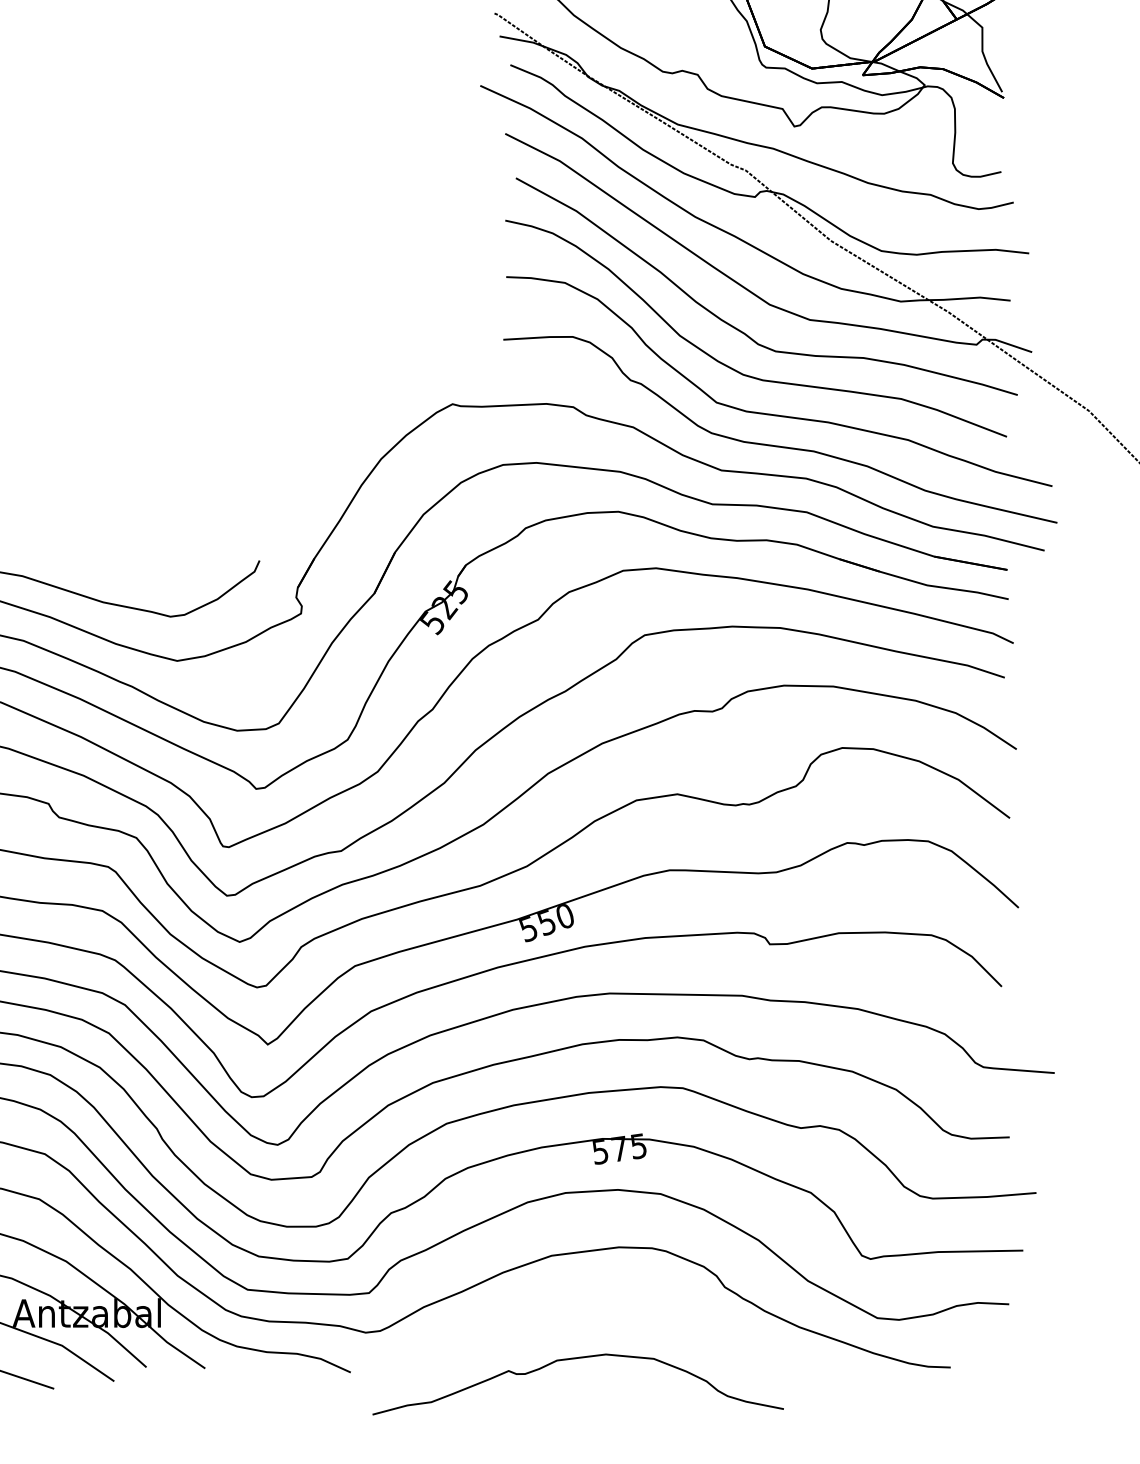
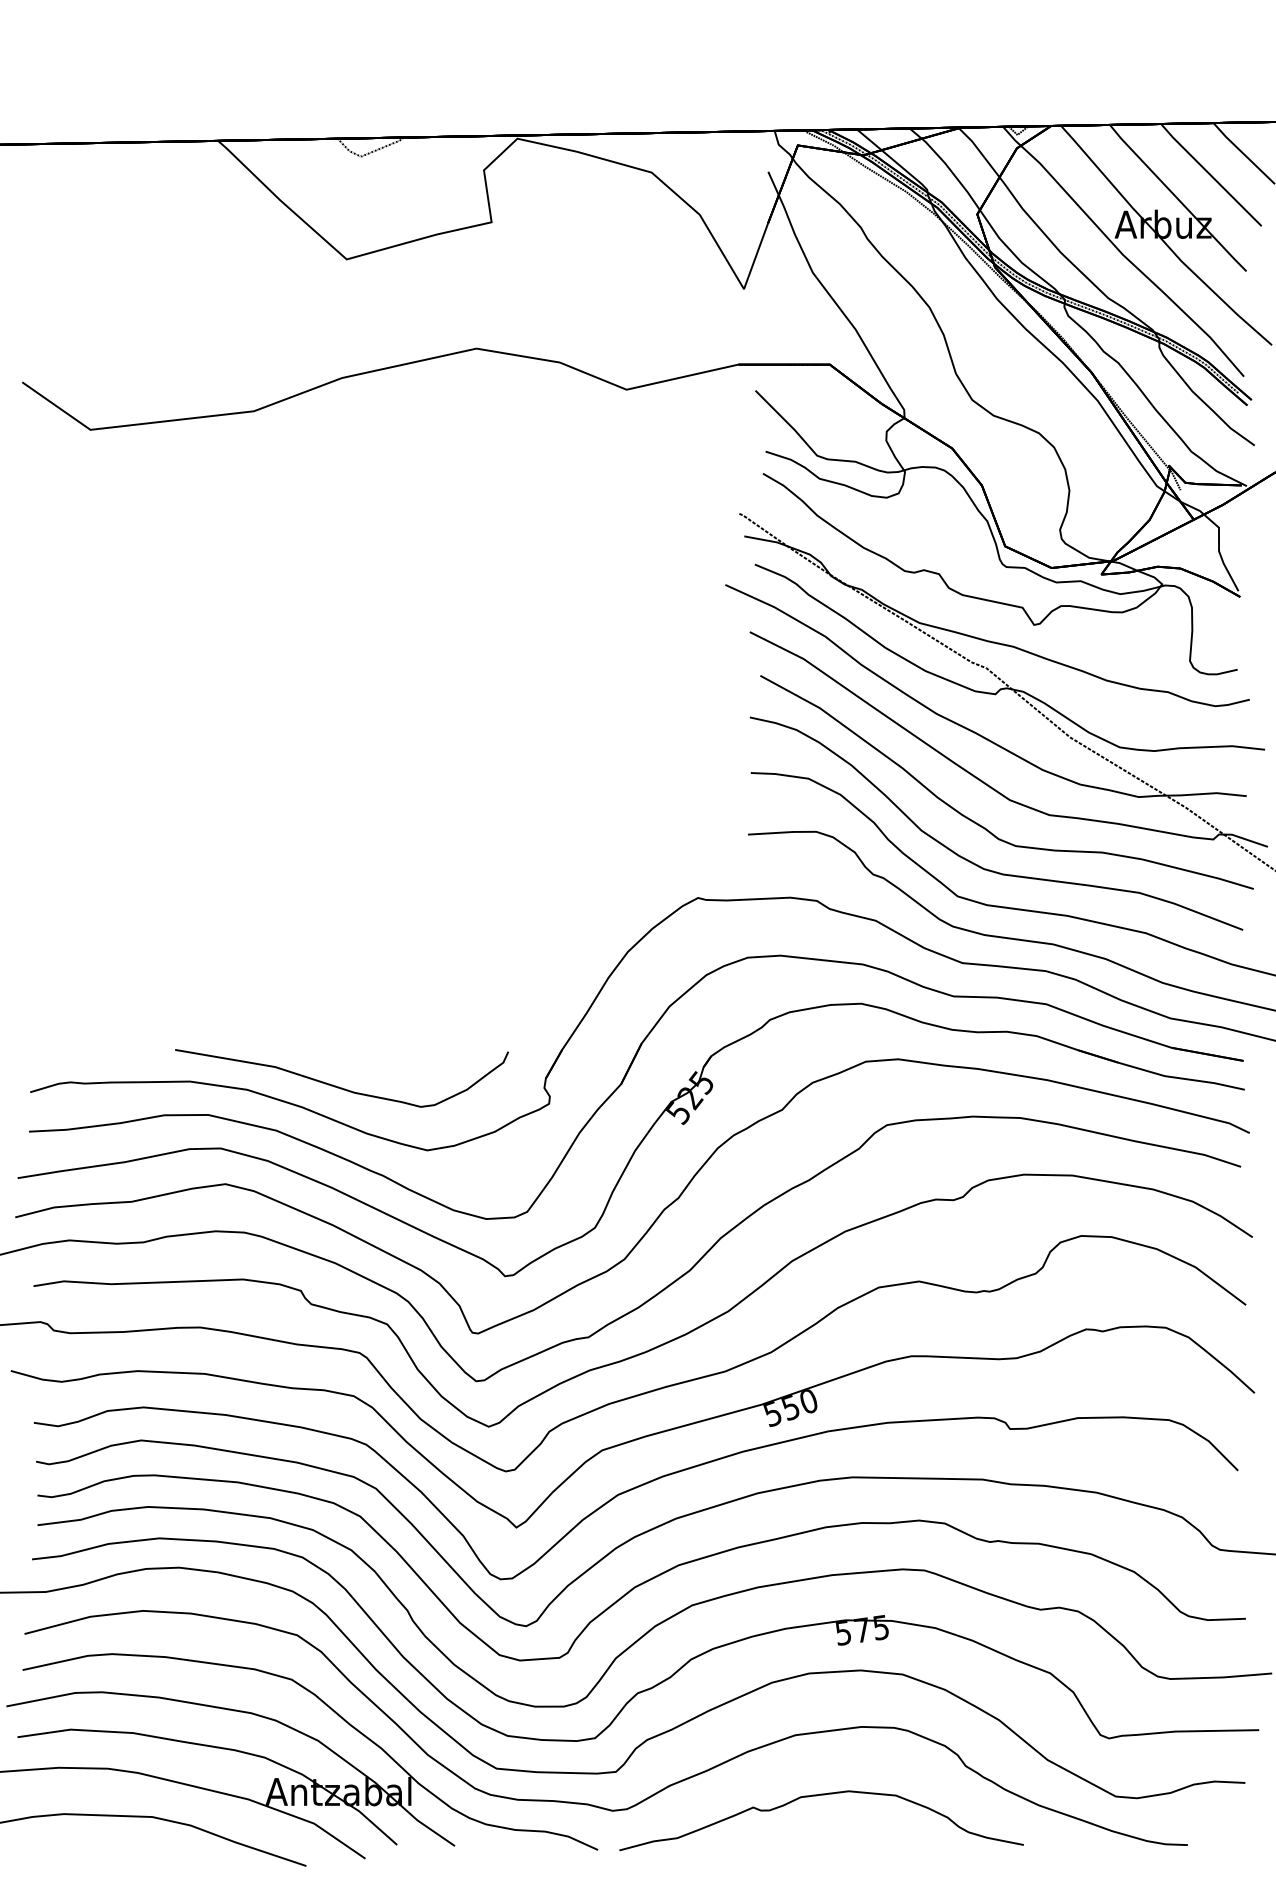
curve: (574, 1359) -> (817, 1796), moved

